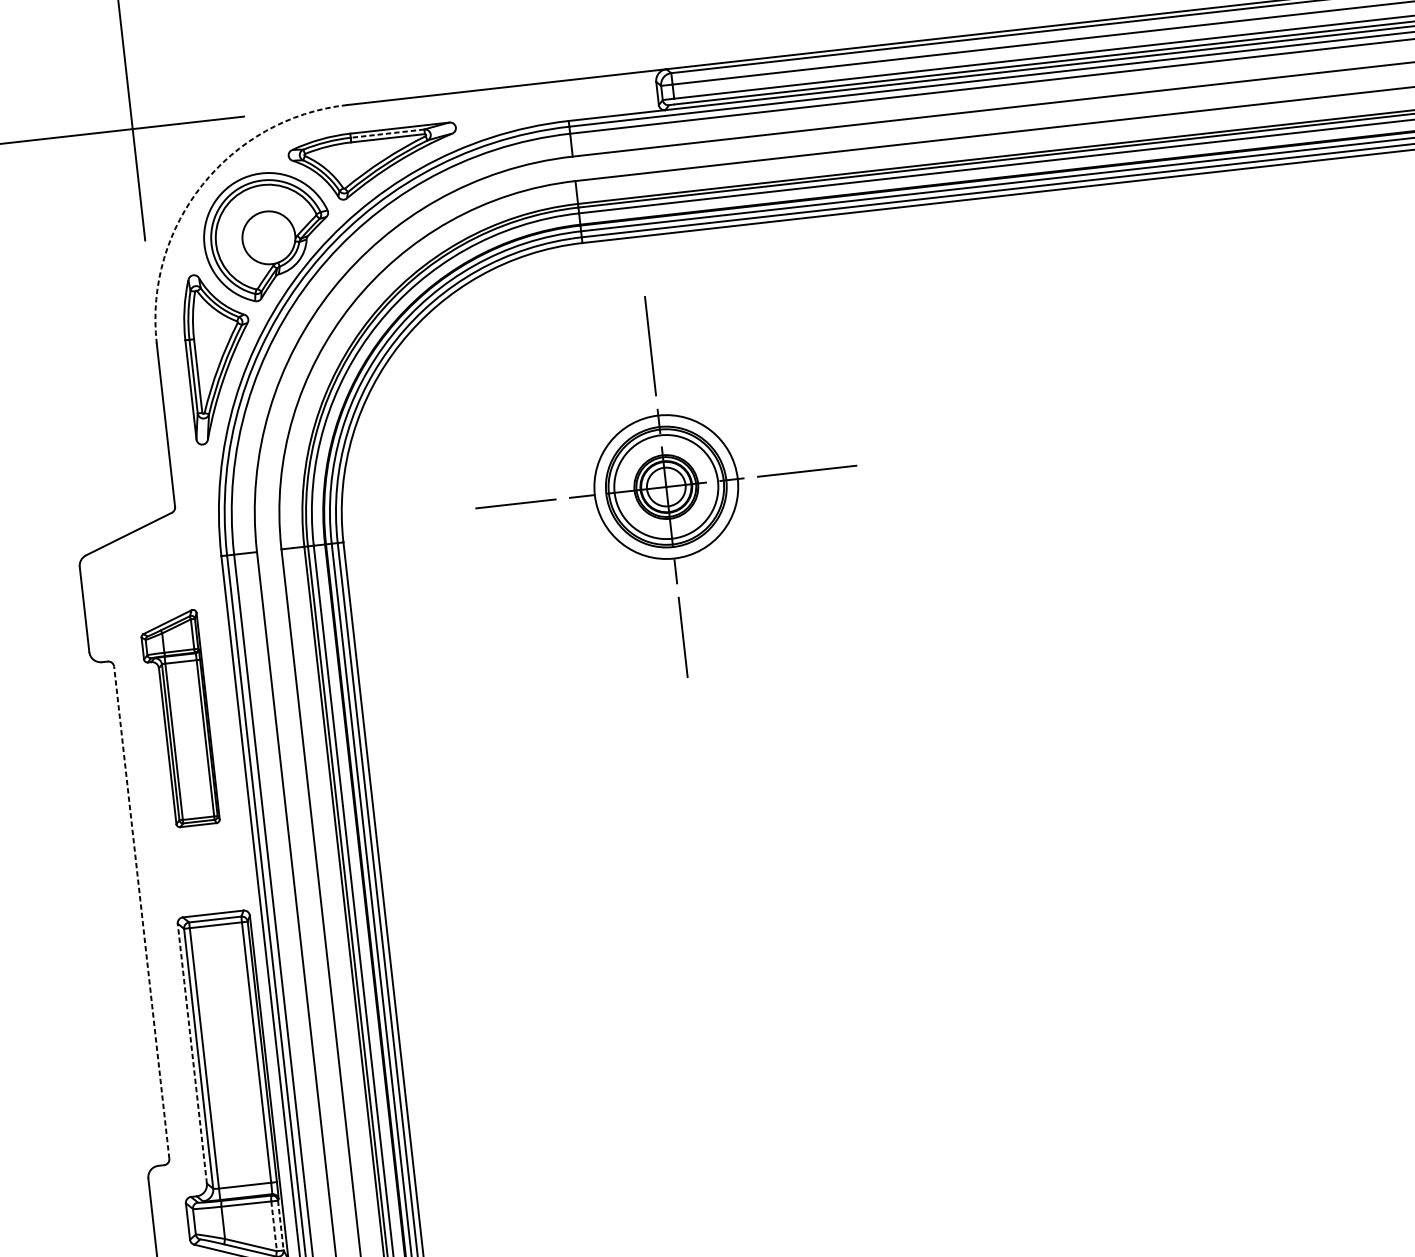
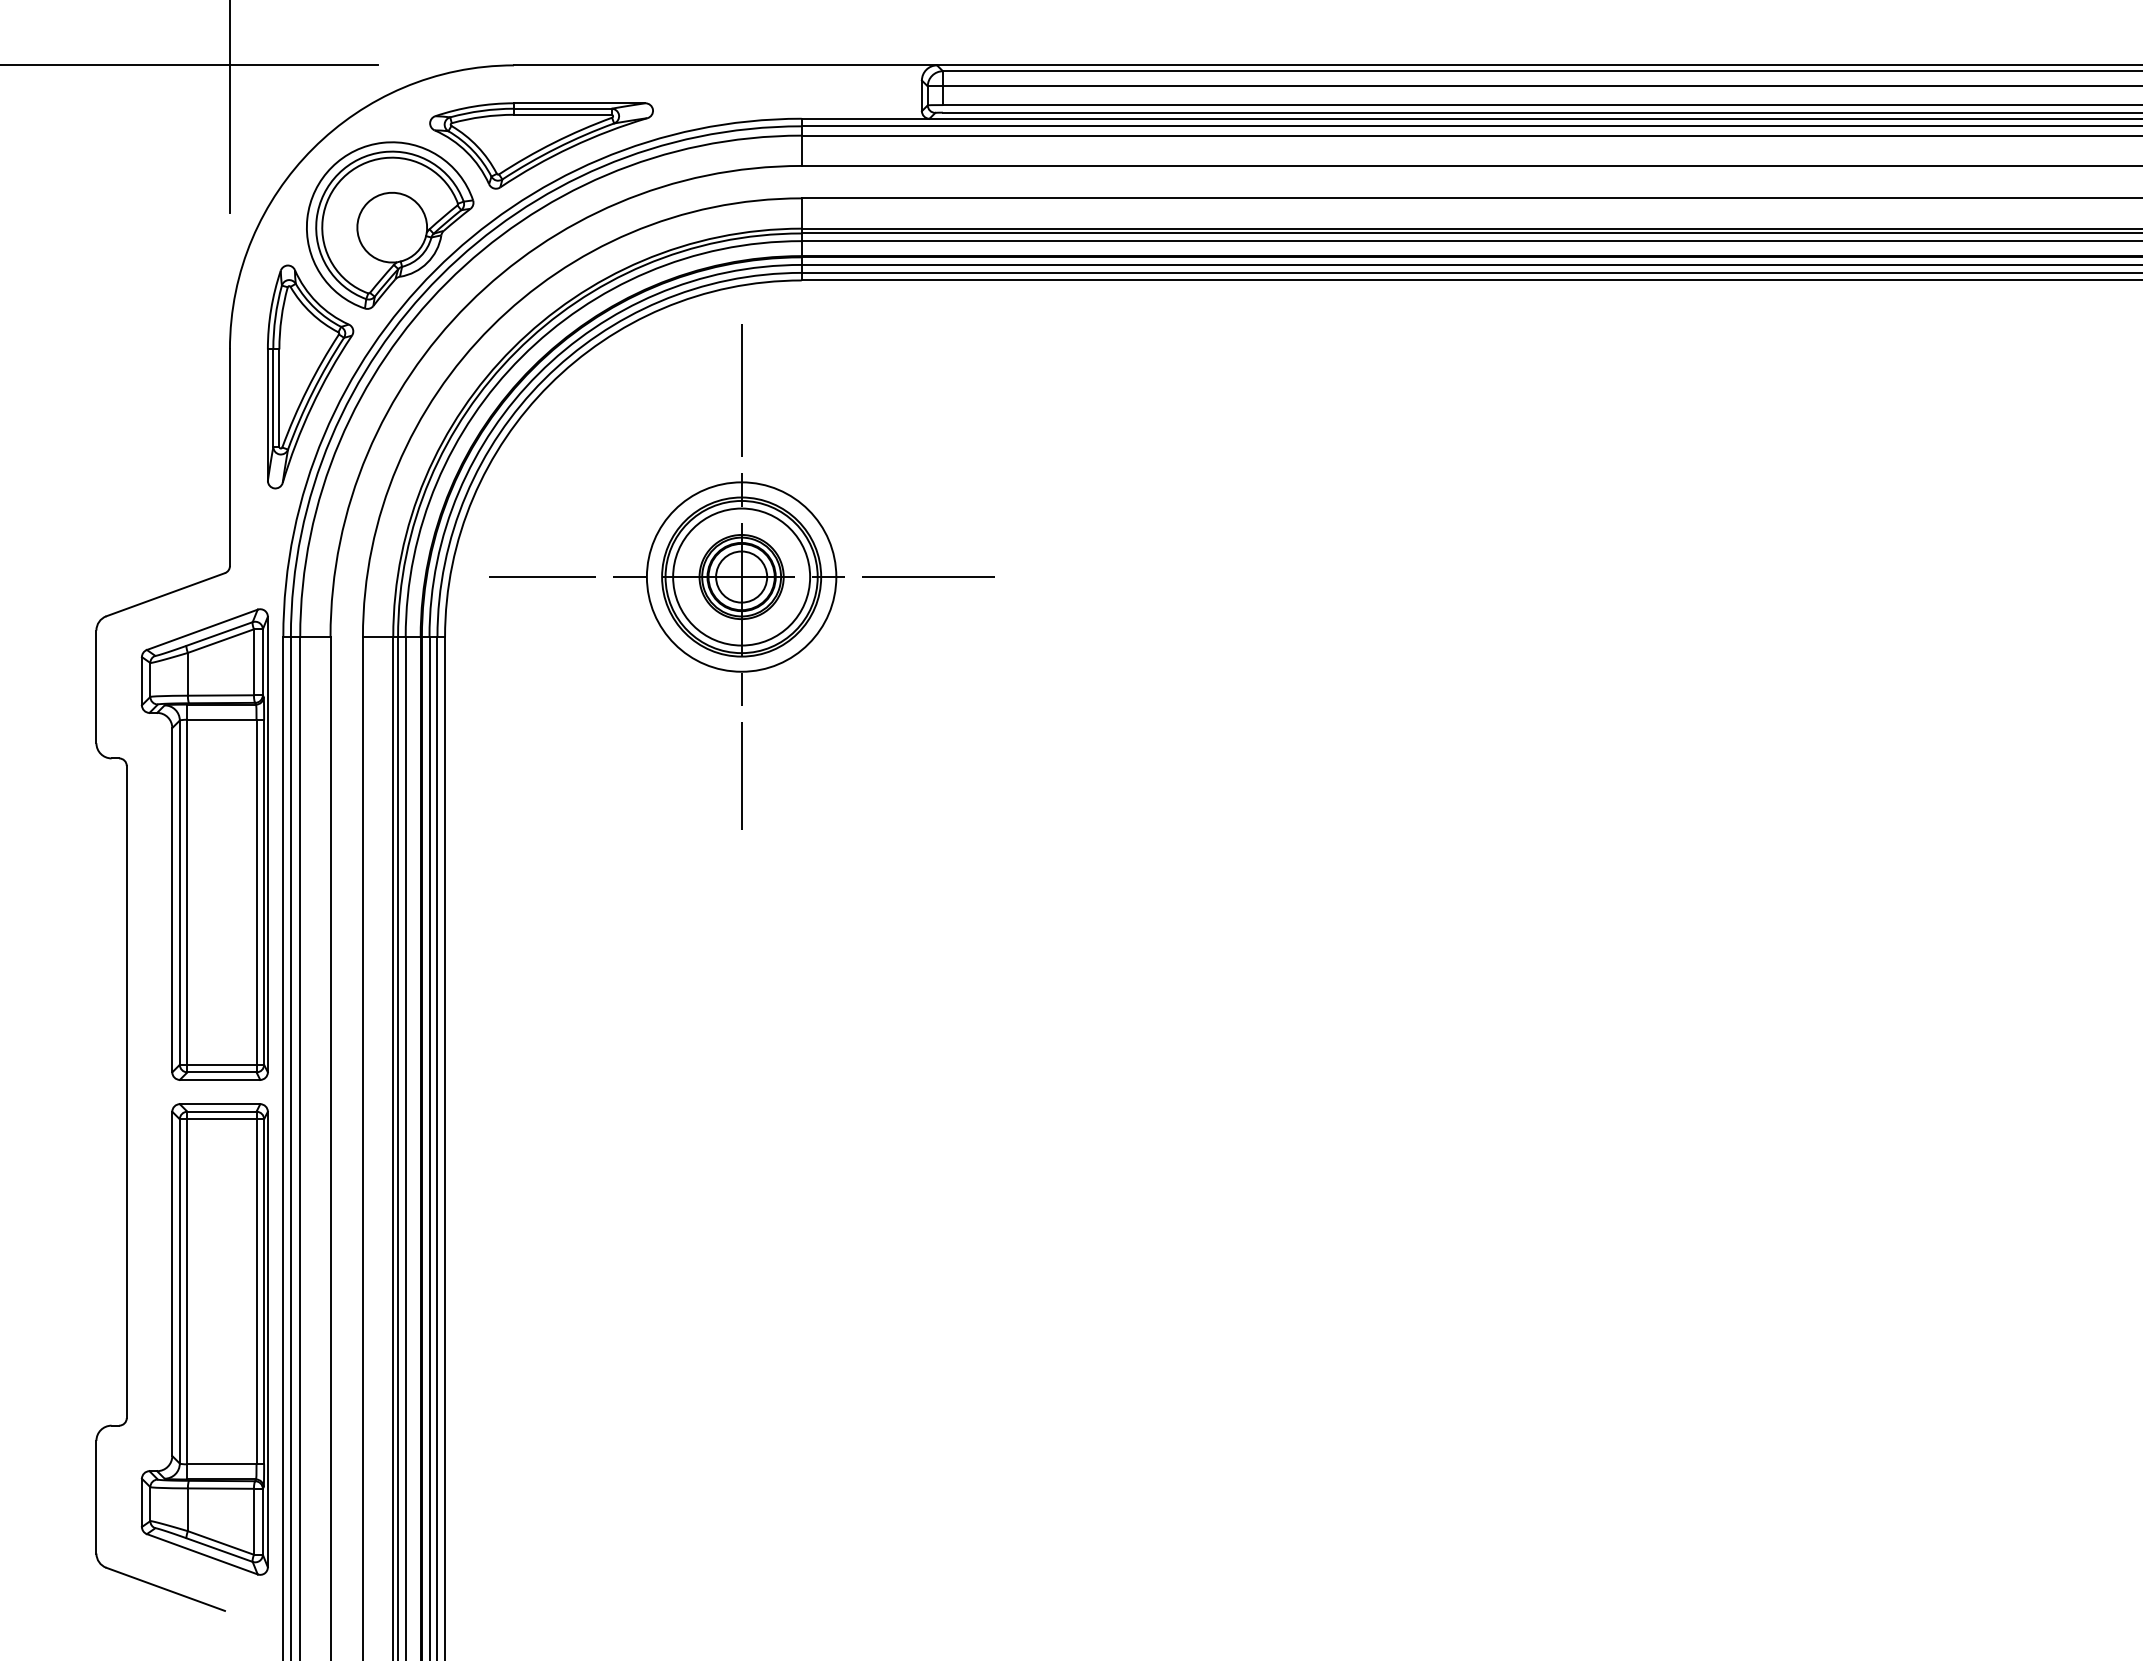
line: (387, 133) -> (562, 108), dashed -> solid
arc: (202, 184) -> (313, 148), dashed -> solid
part: (666, 486) -> (741, 576), moved
part: (179, 719) -> (204, 844), size x1.67
line: (141, 912) -> (126, 1091), dashed -> solid
line: (192, 1053) -> (172, 1283), dashed -> solid
line: (280, 1225) -> (262, 1521), dashed -> solid
line: (273, 1226) -> (253, 1521), dashed -> solid

